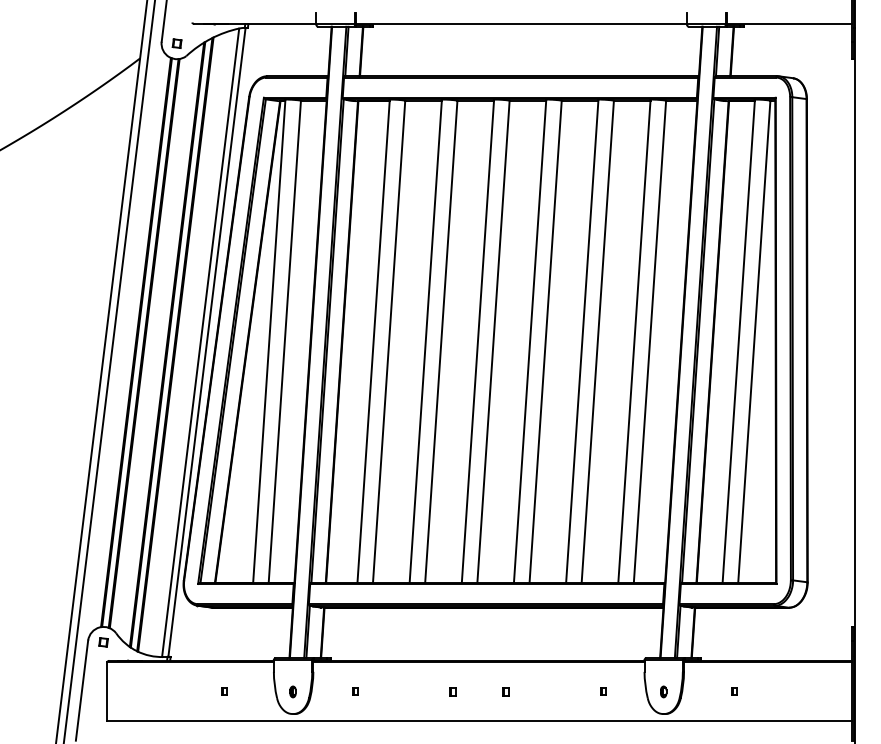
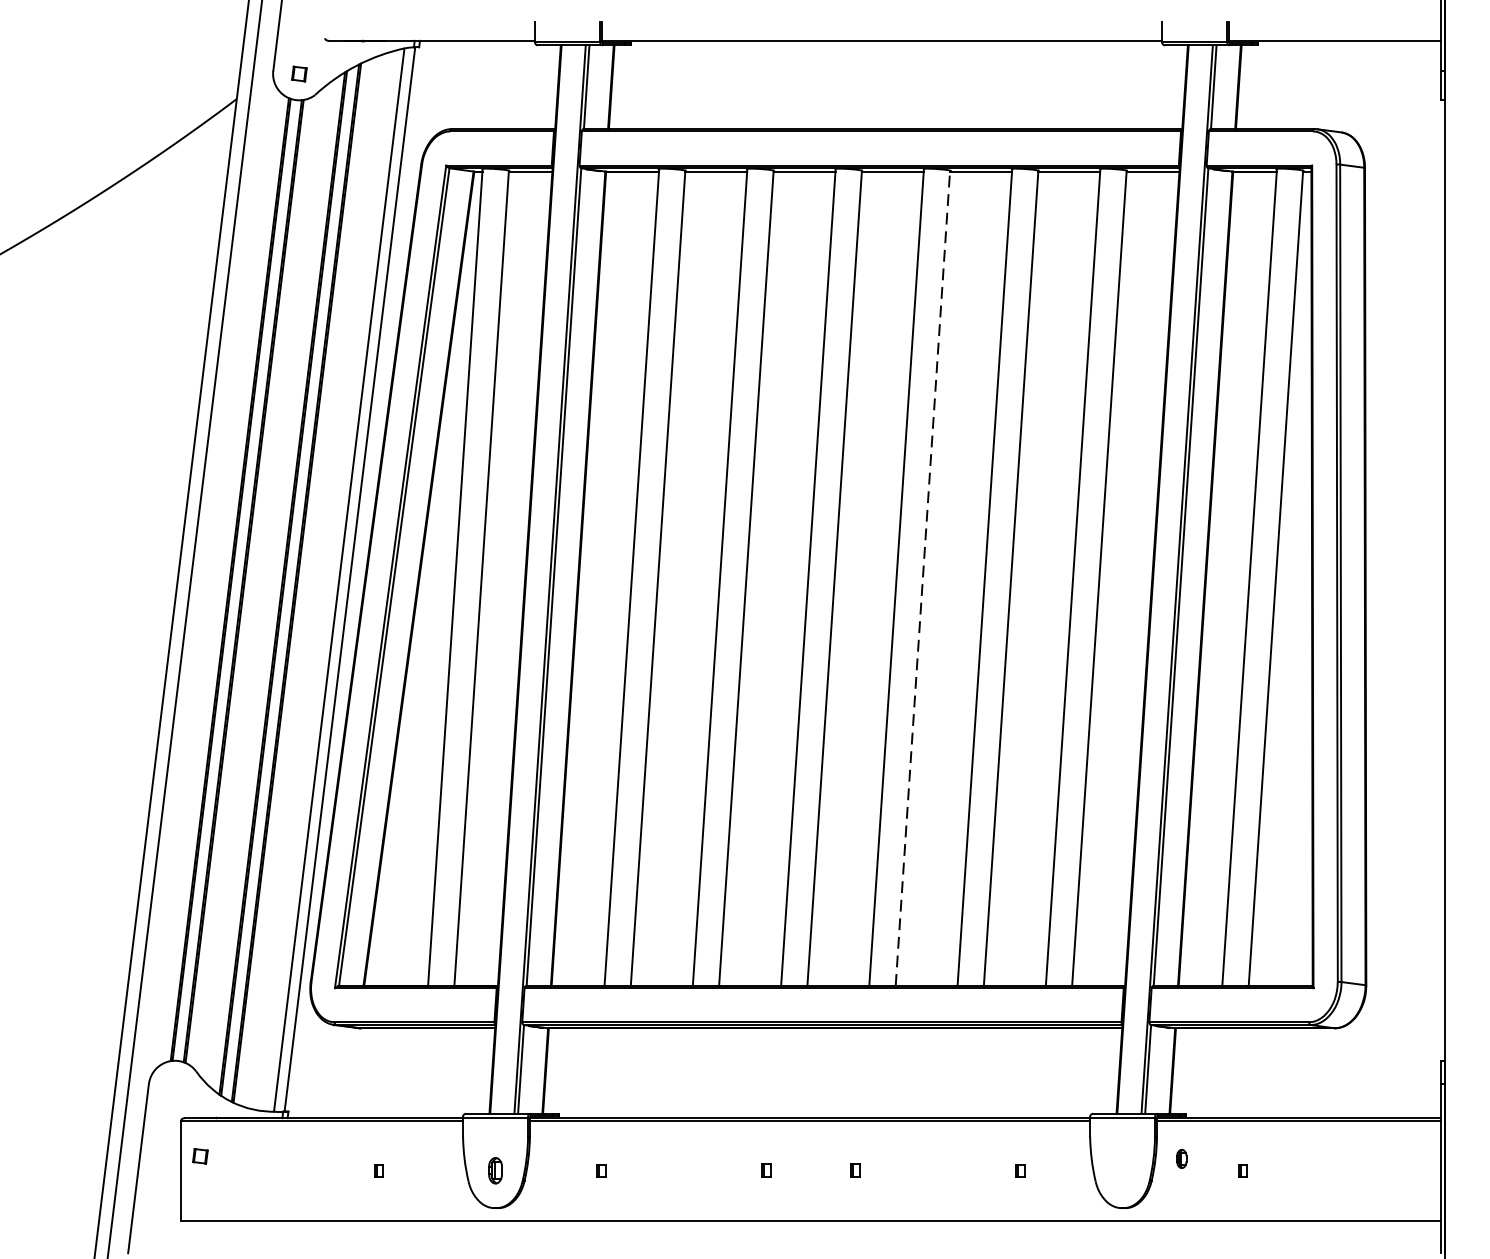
line: (545, 341) -> (922, 577), solid -> dashed
part: (103, 642) -> (200, 1156), moved
part: (292, 691) -> (494, 1170), size x1.4
part: (663, 691) -> (1181, 1158), moved

